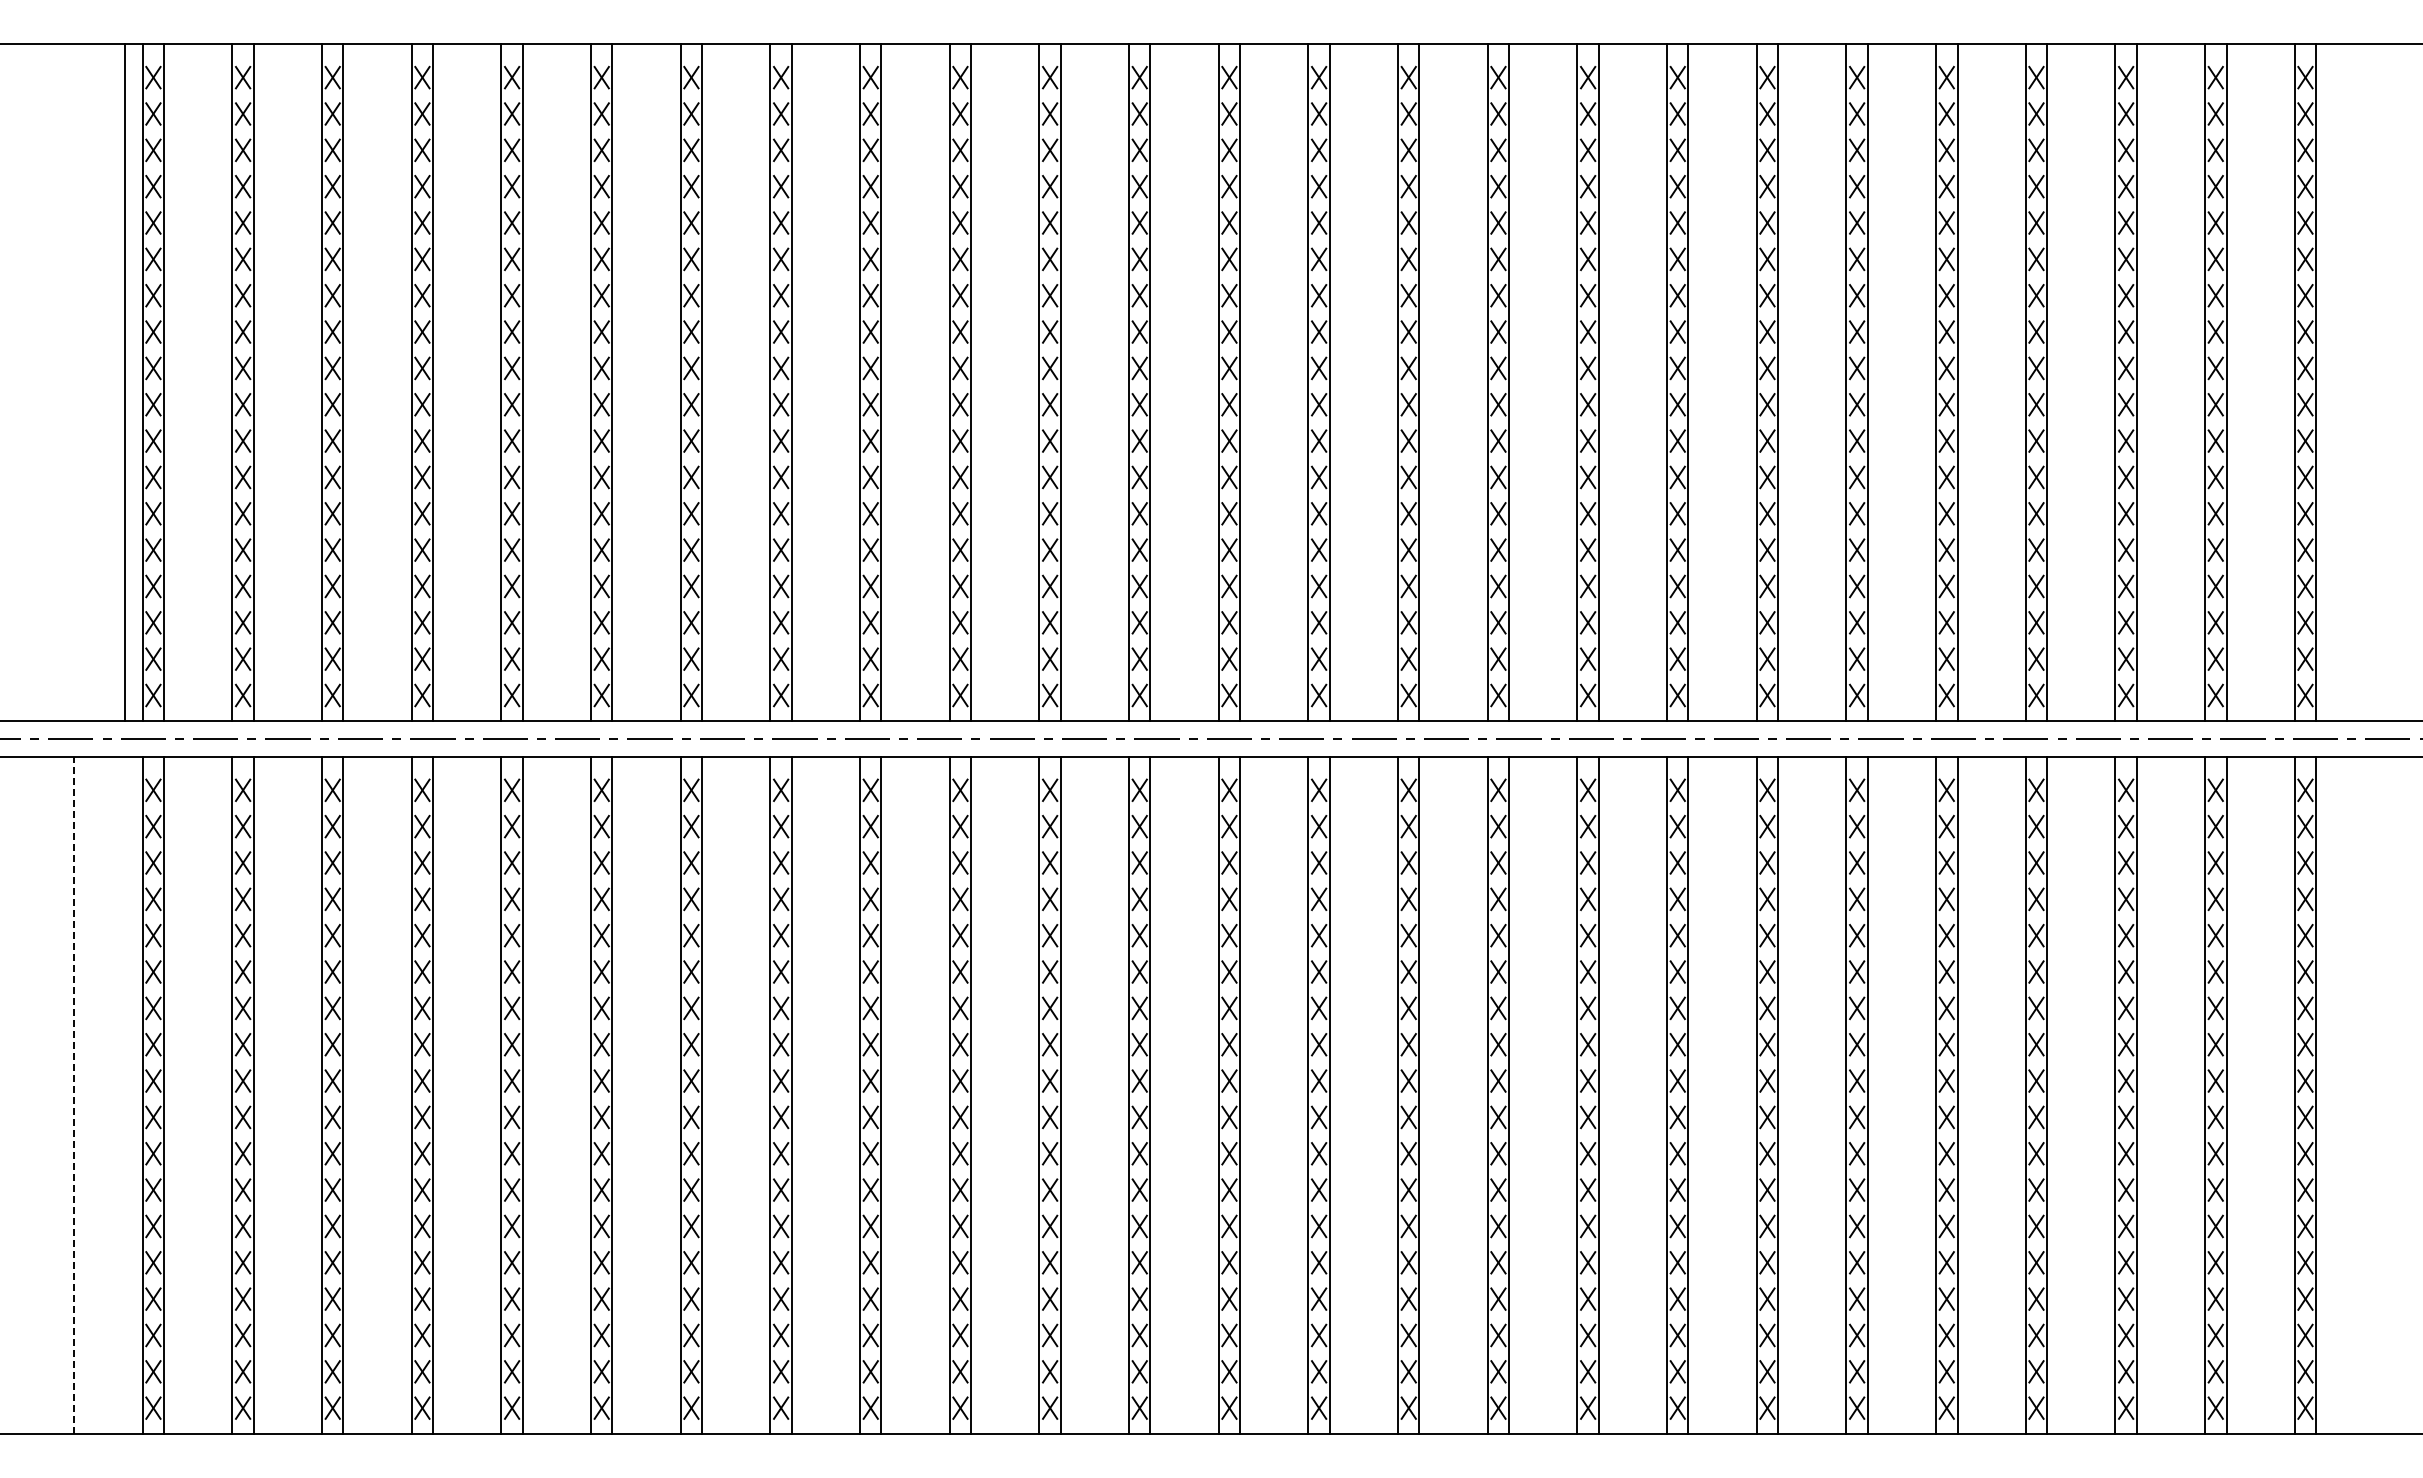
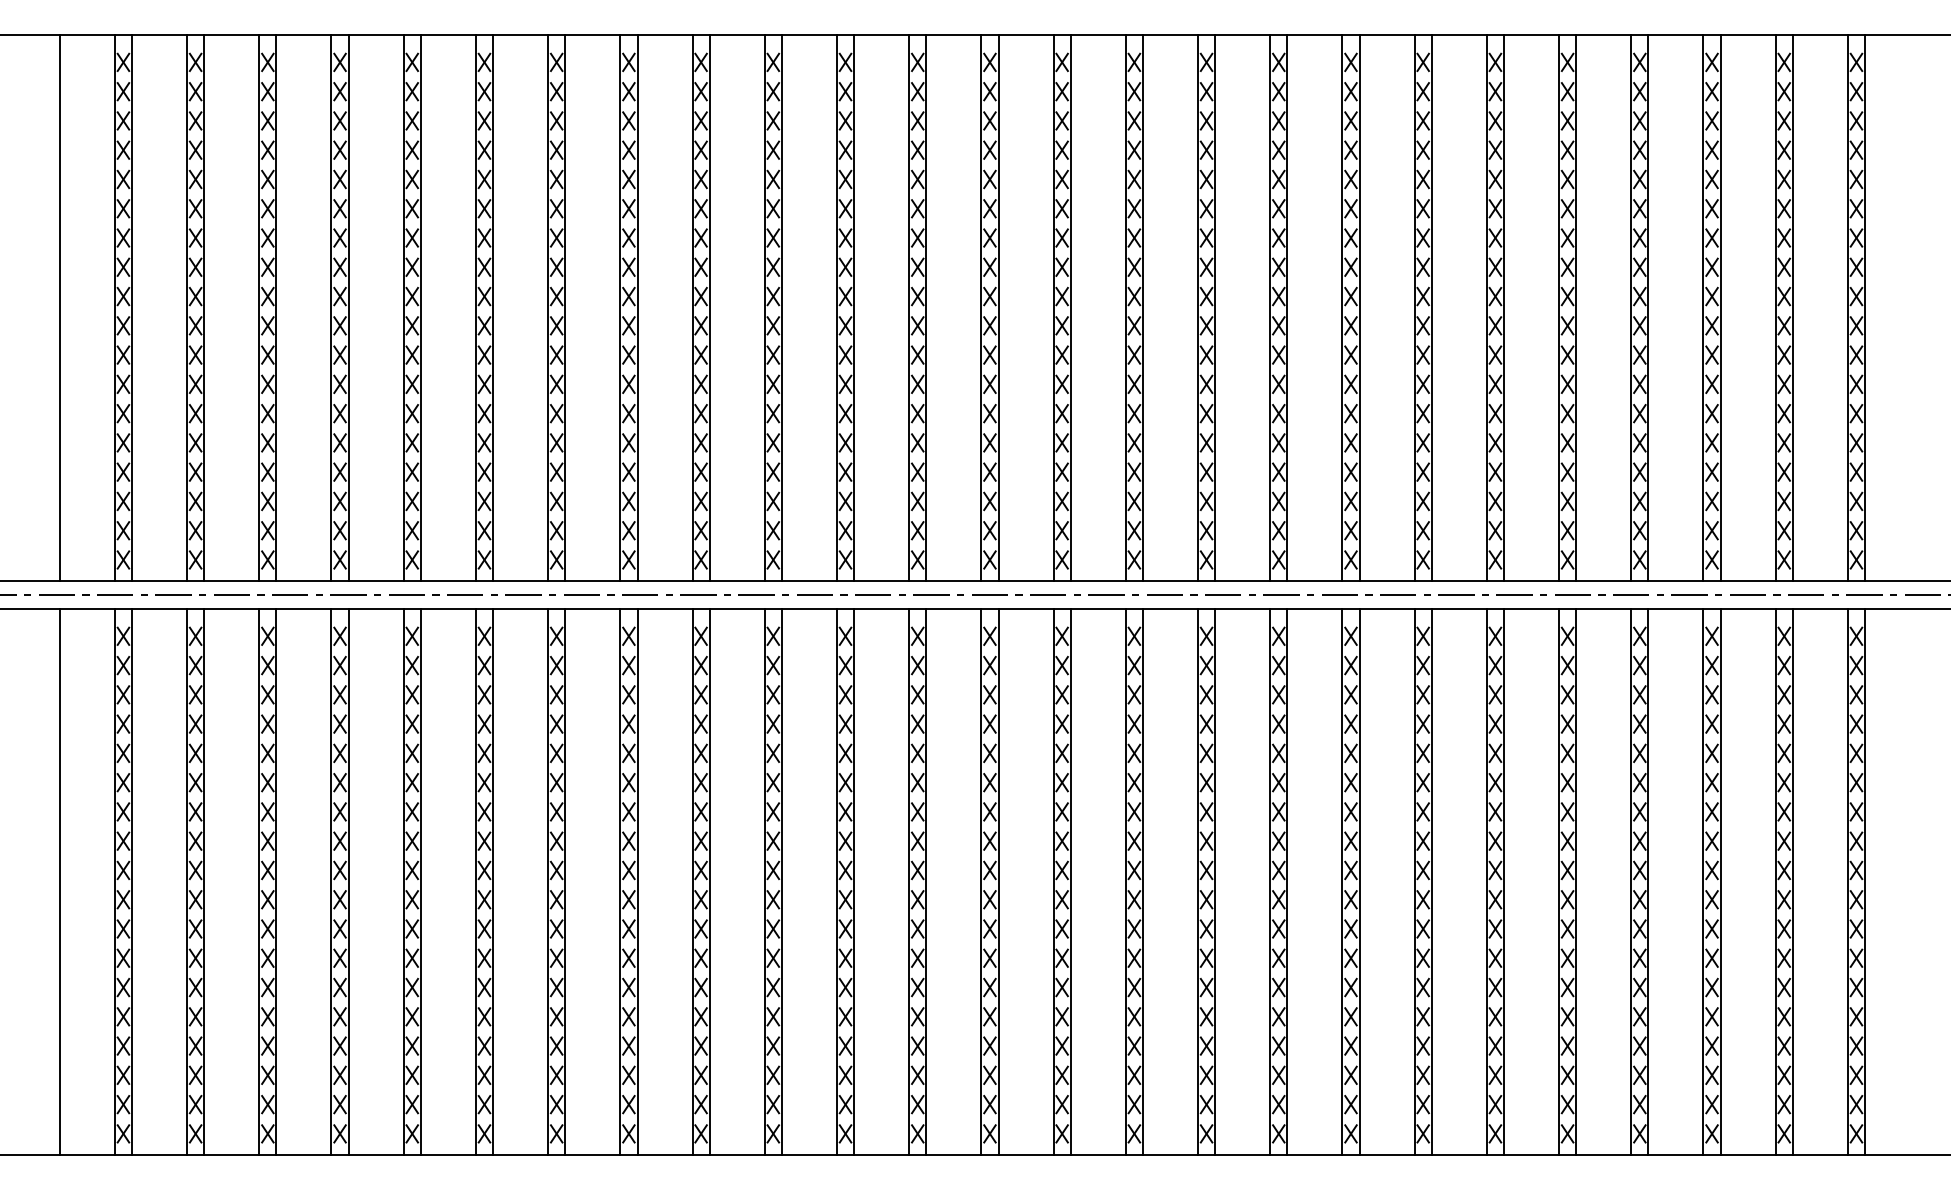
line: (125, 382) -> (59, 307), moved
line: (74, 1095) -> (59, 882), dashed -> solid

